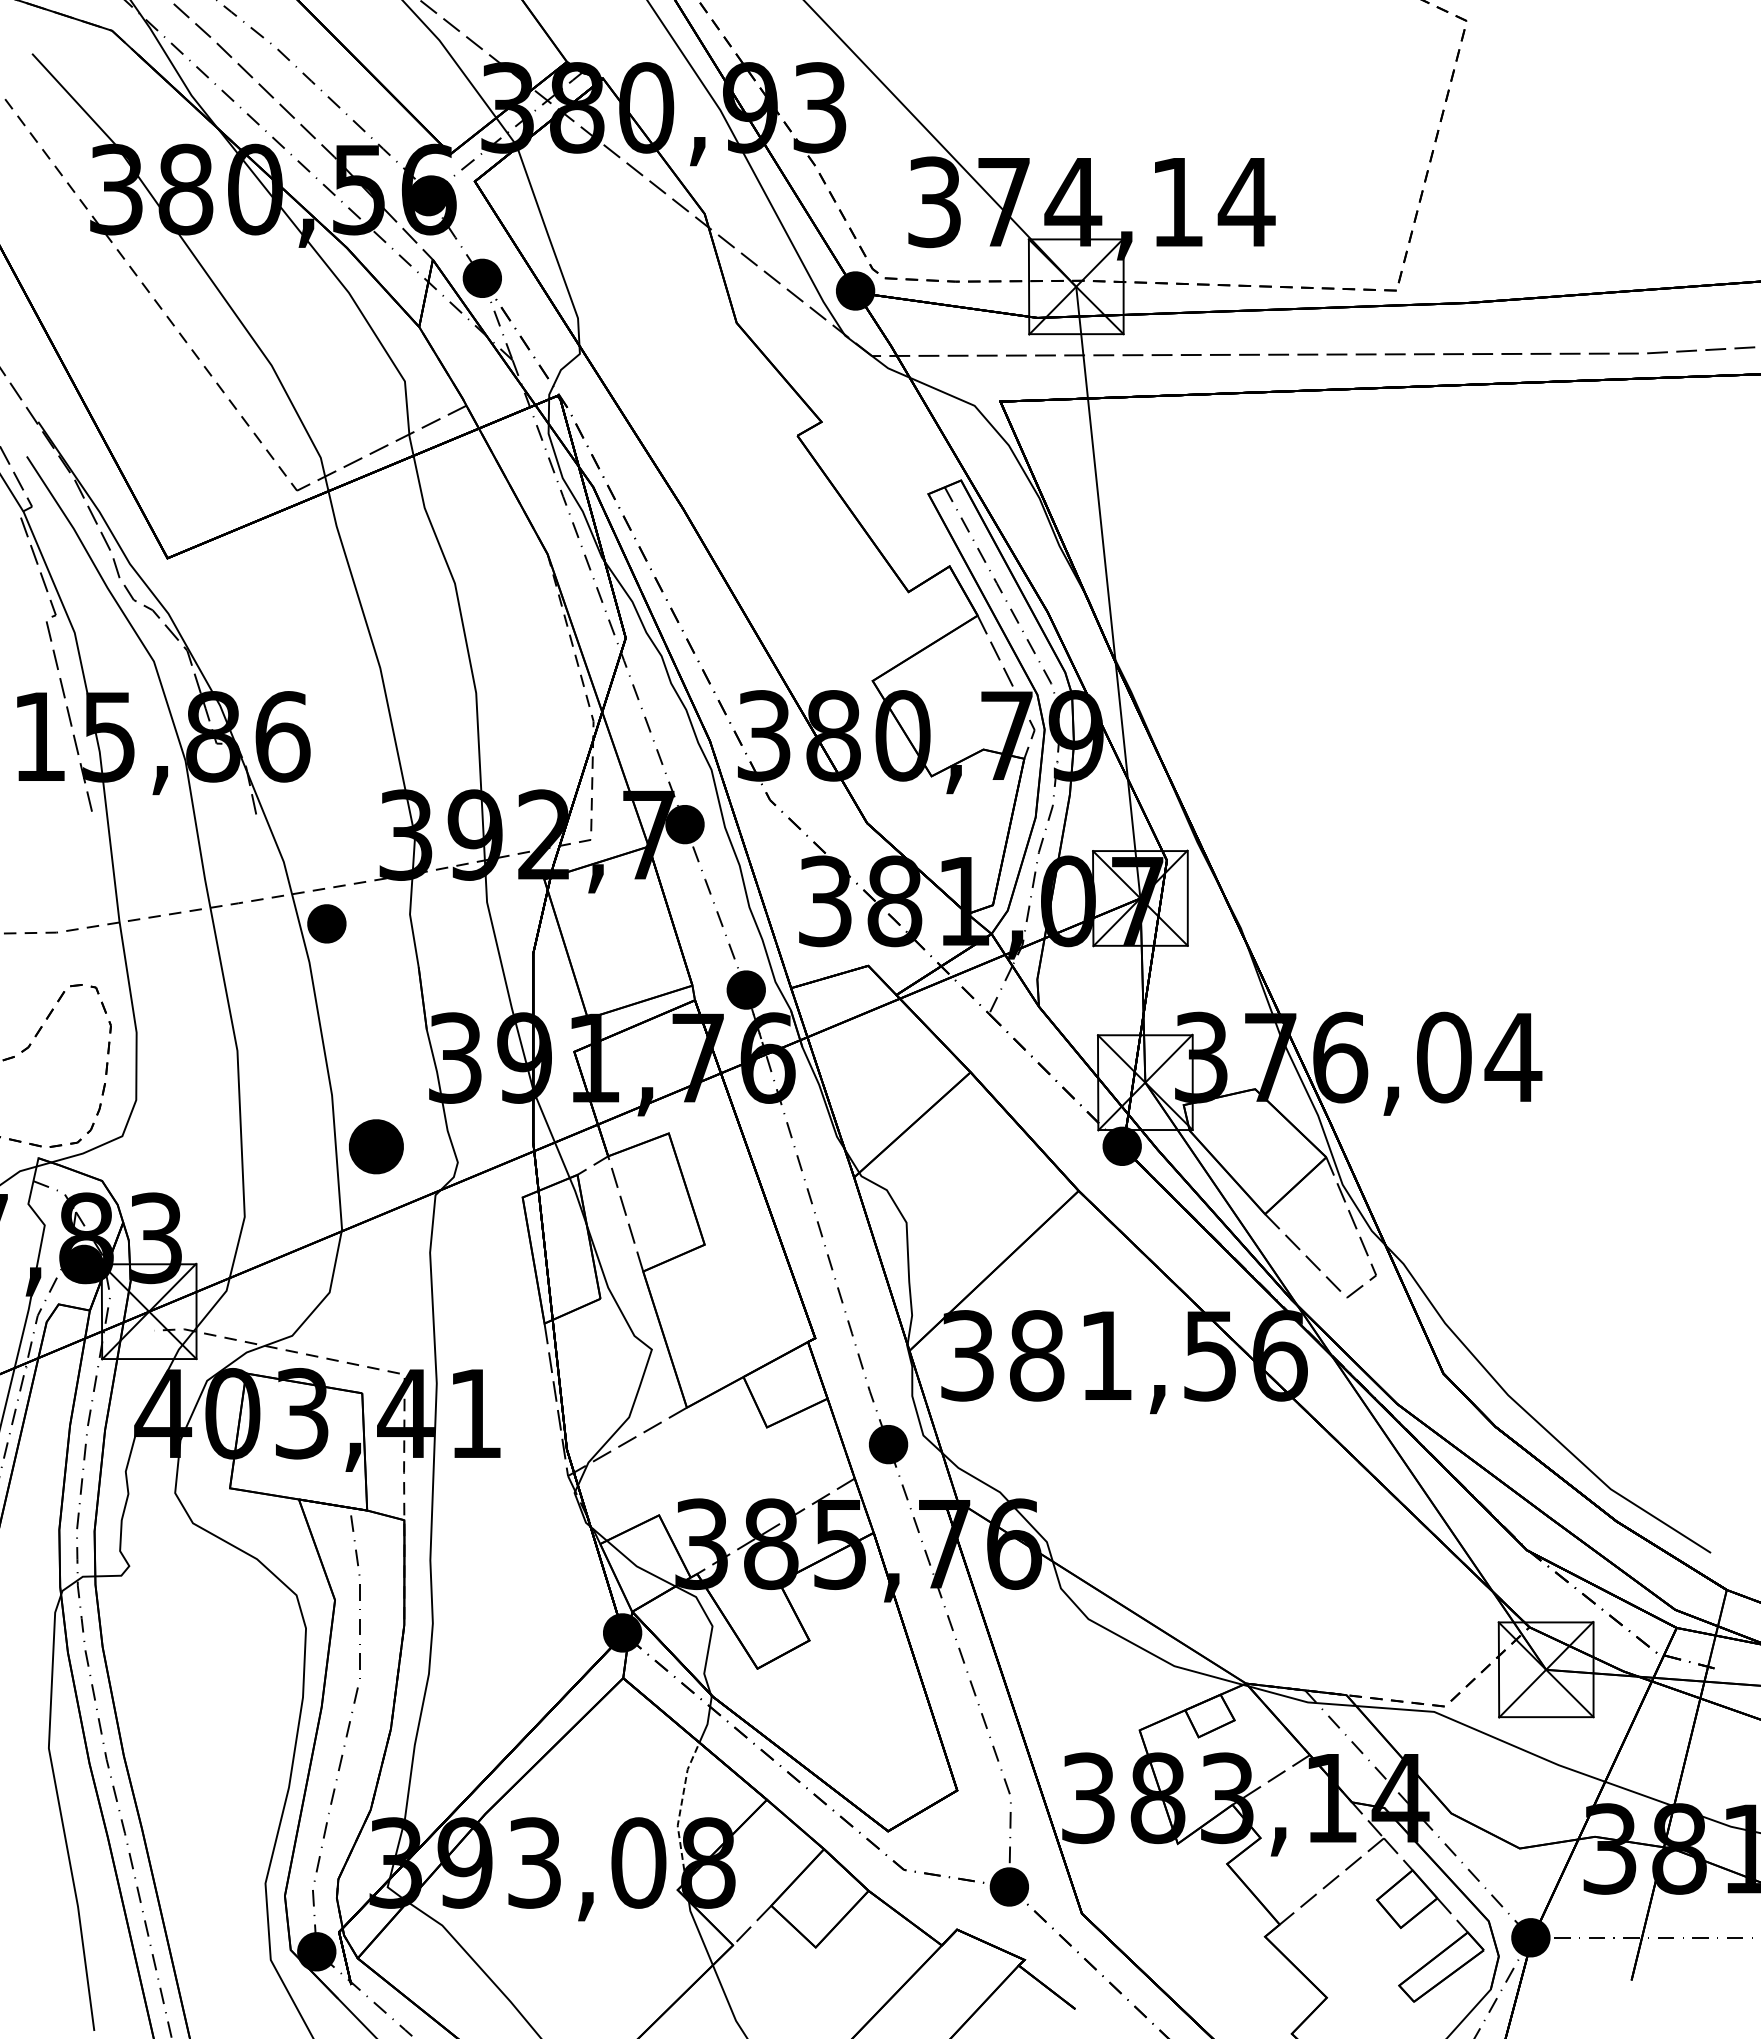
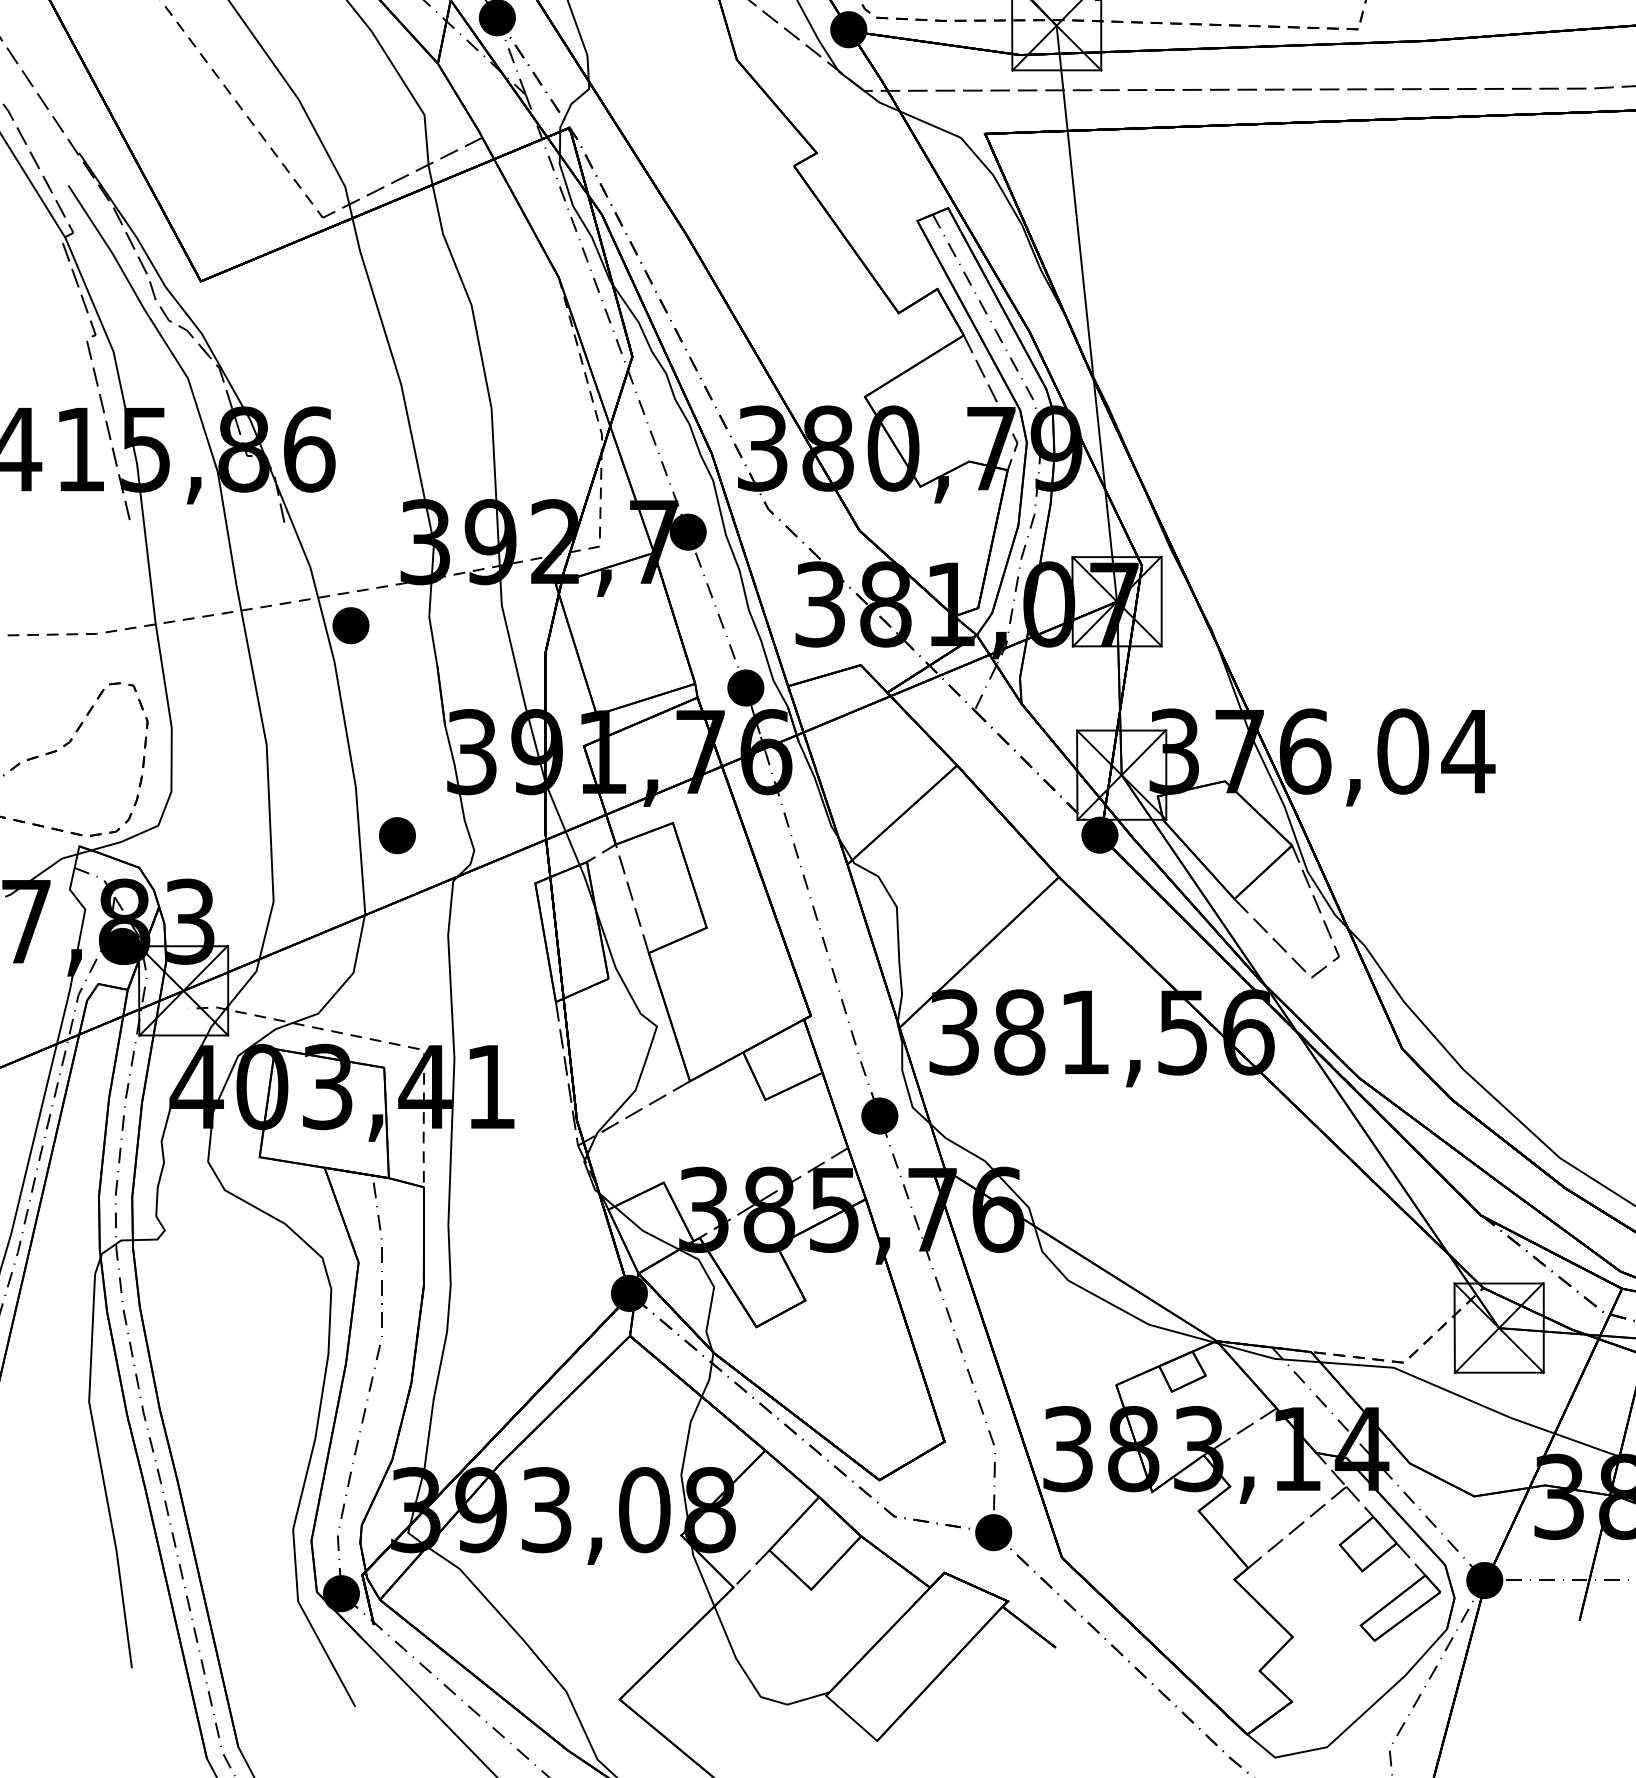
part: (375, 1146) -> (396, 835), size x0.71
line: (680, 1810) -> (683, 1460), dashed -> solid

